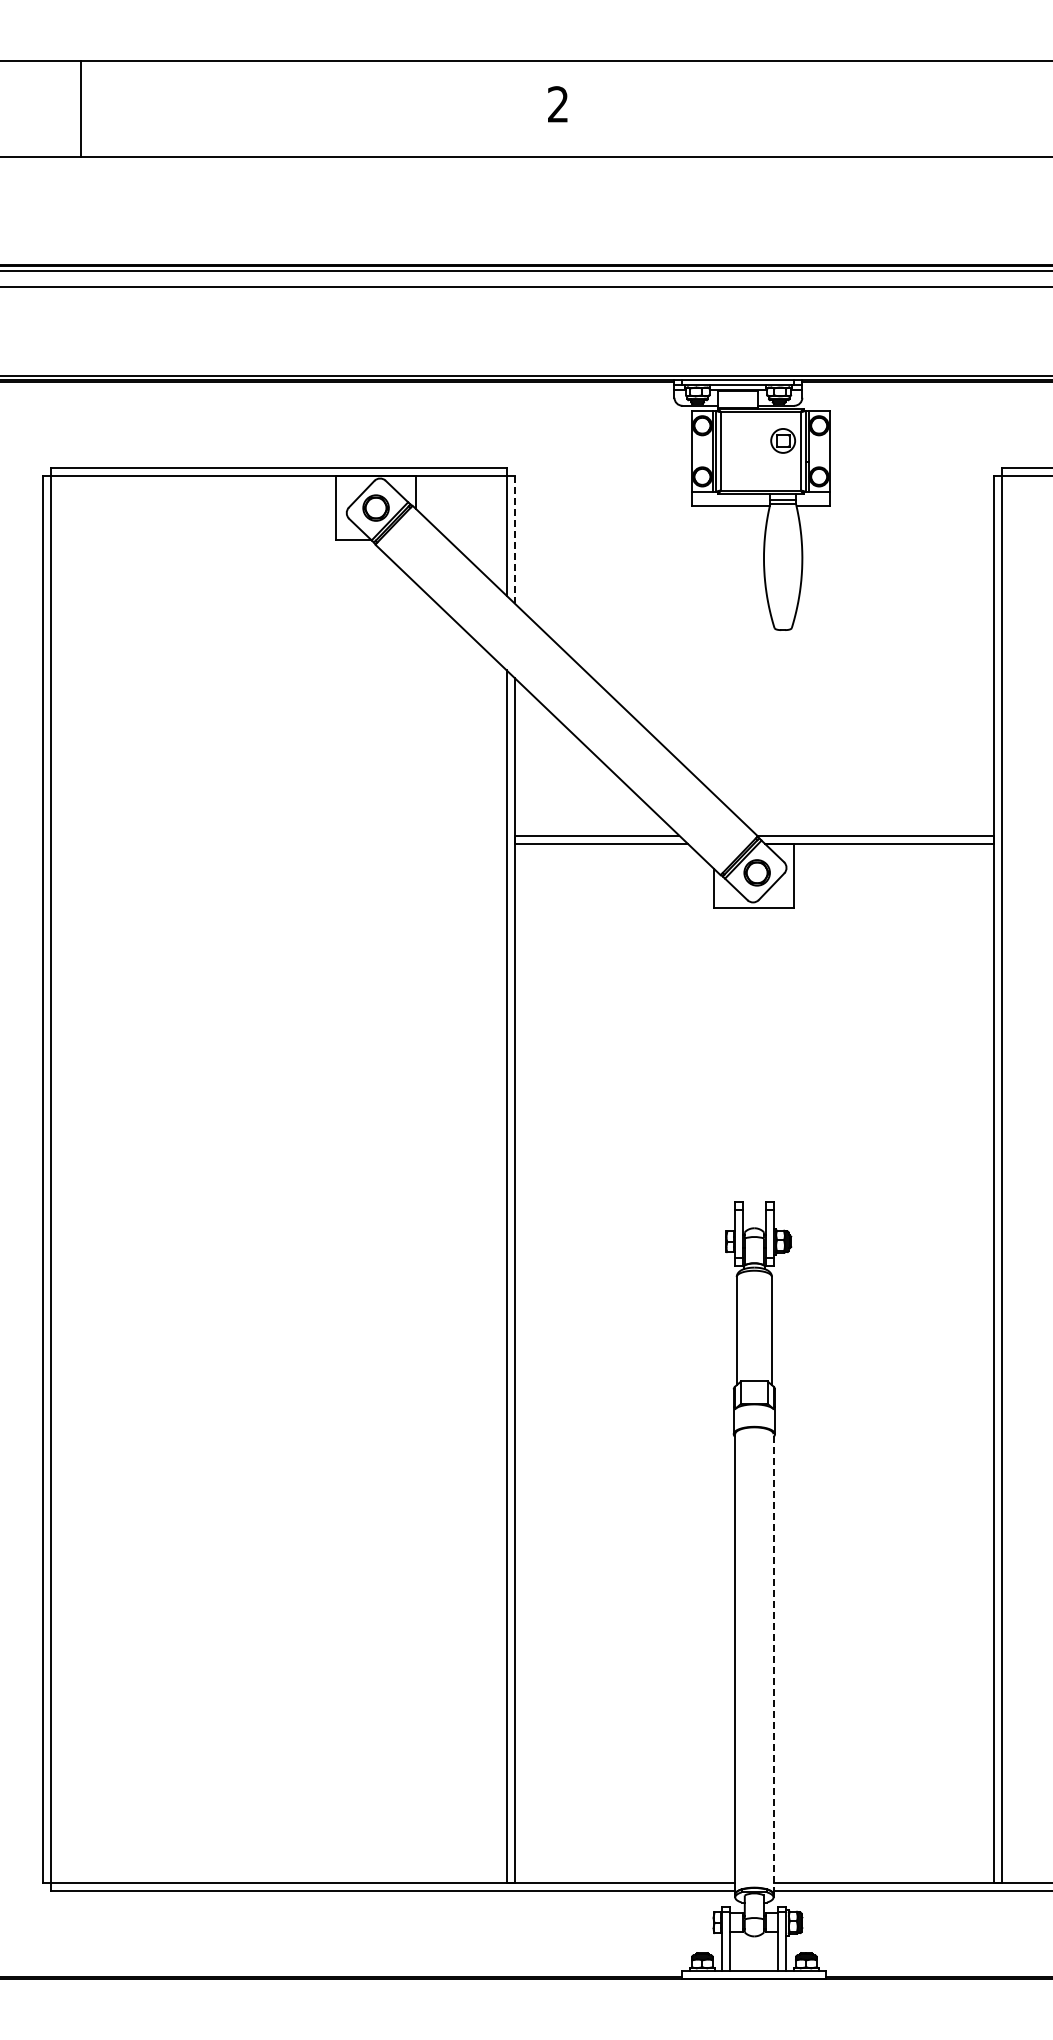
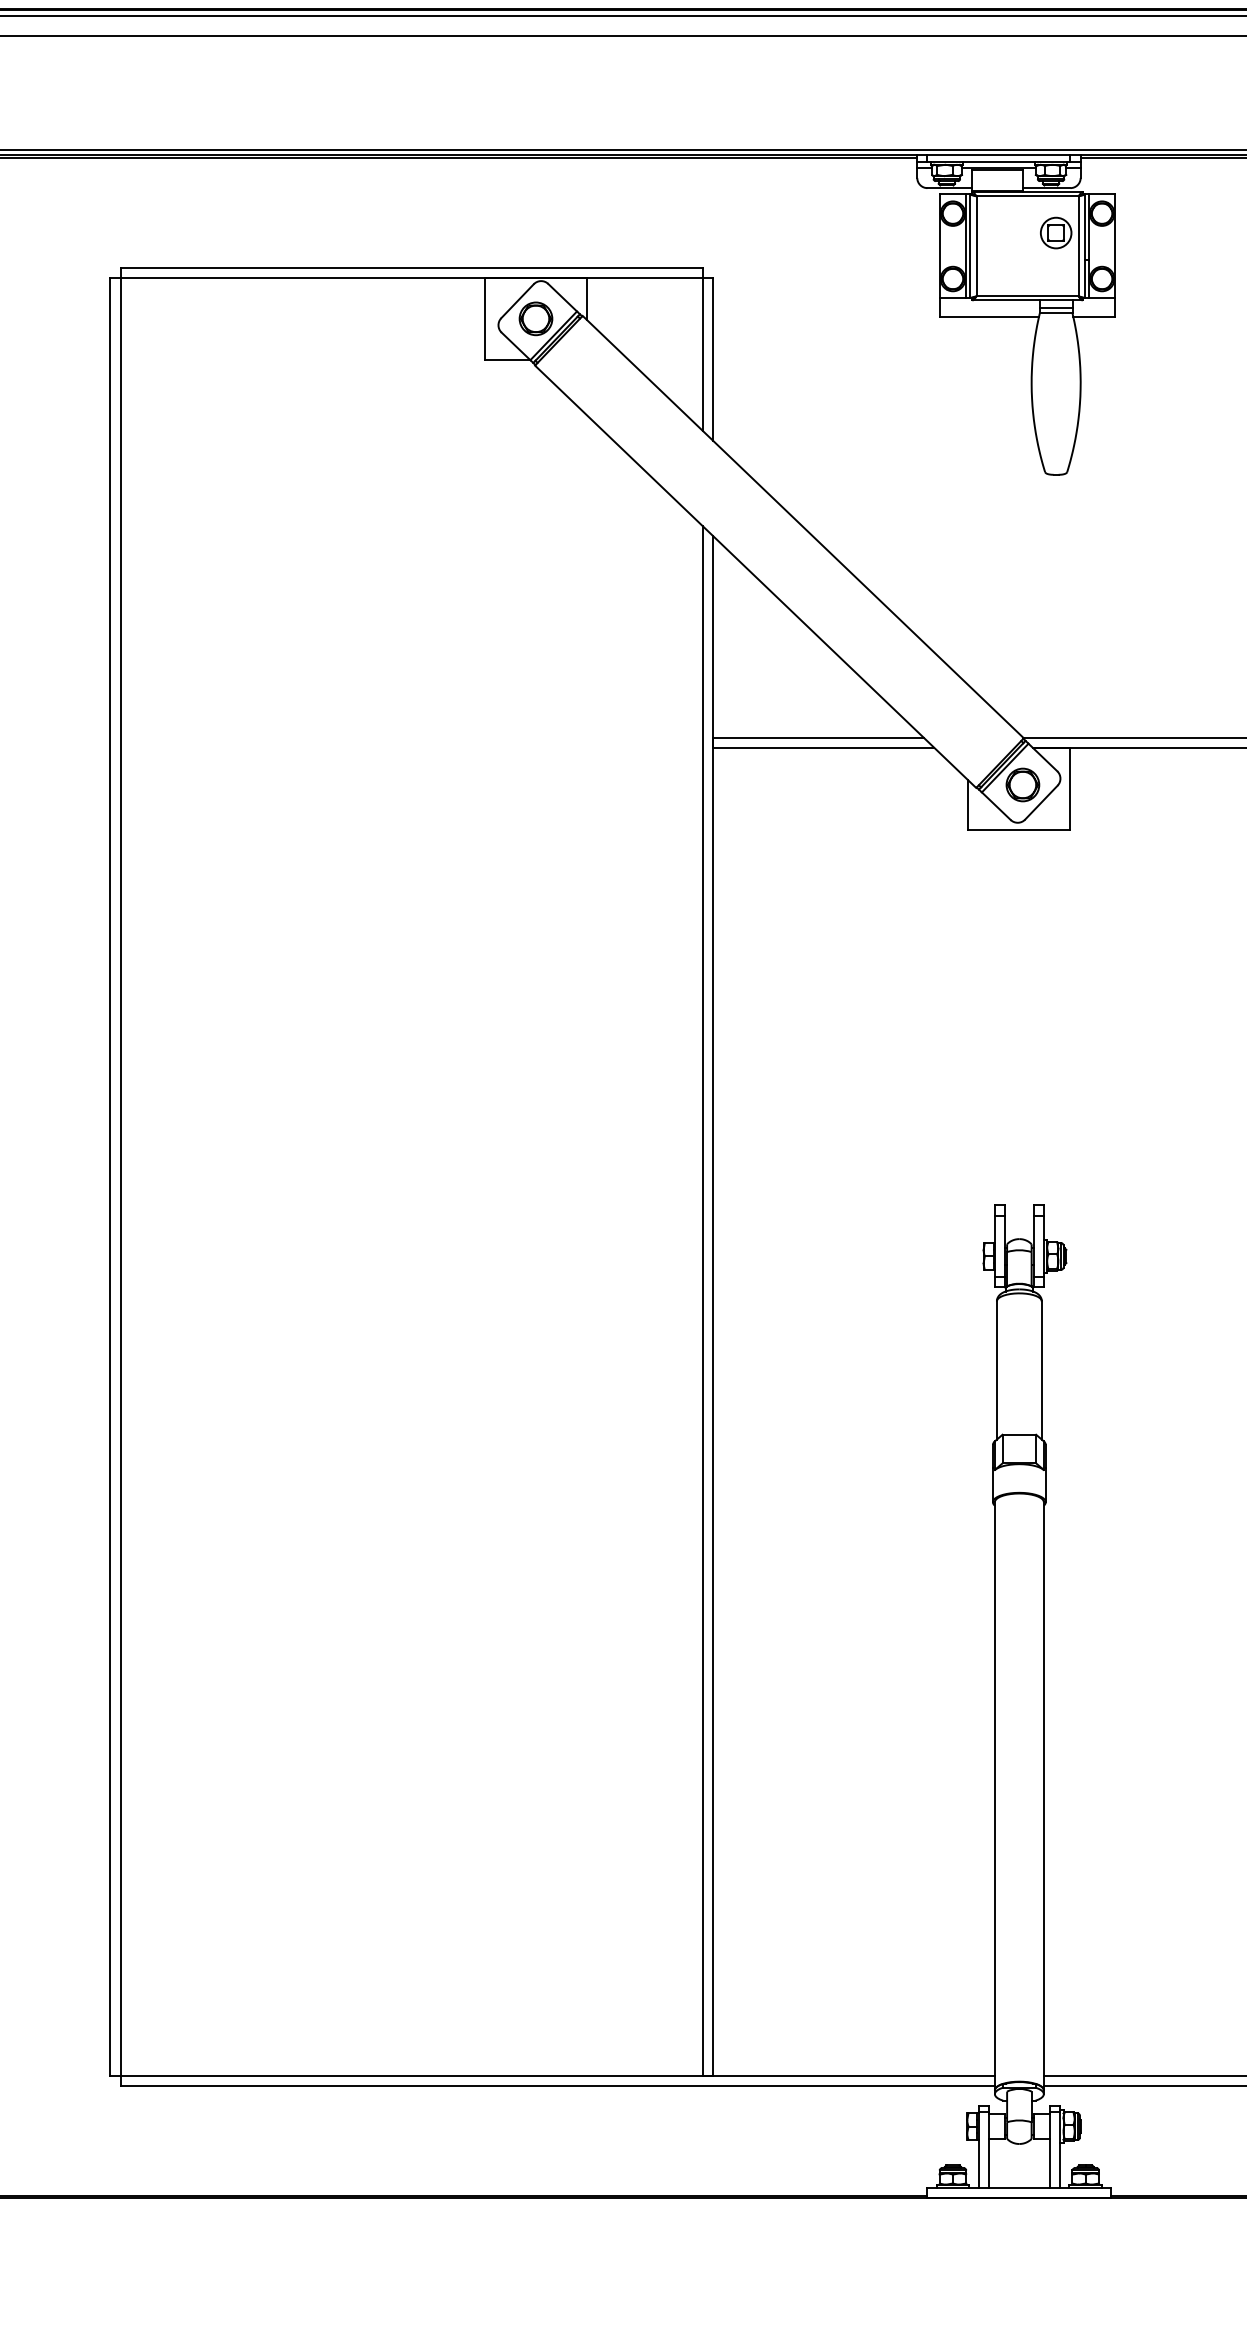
line: (514, 539) -> (712, 359), dashed -> solid
line: (773, 1663) -> (1043, 1795), dashed -> solid

